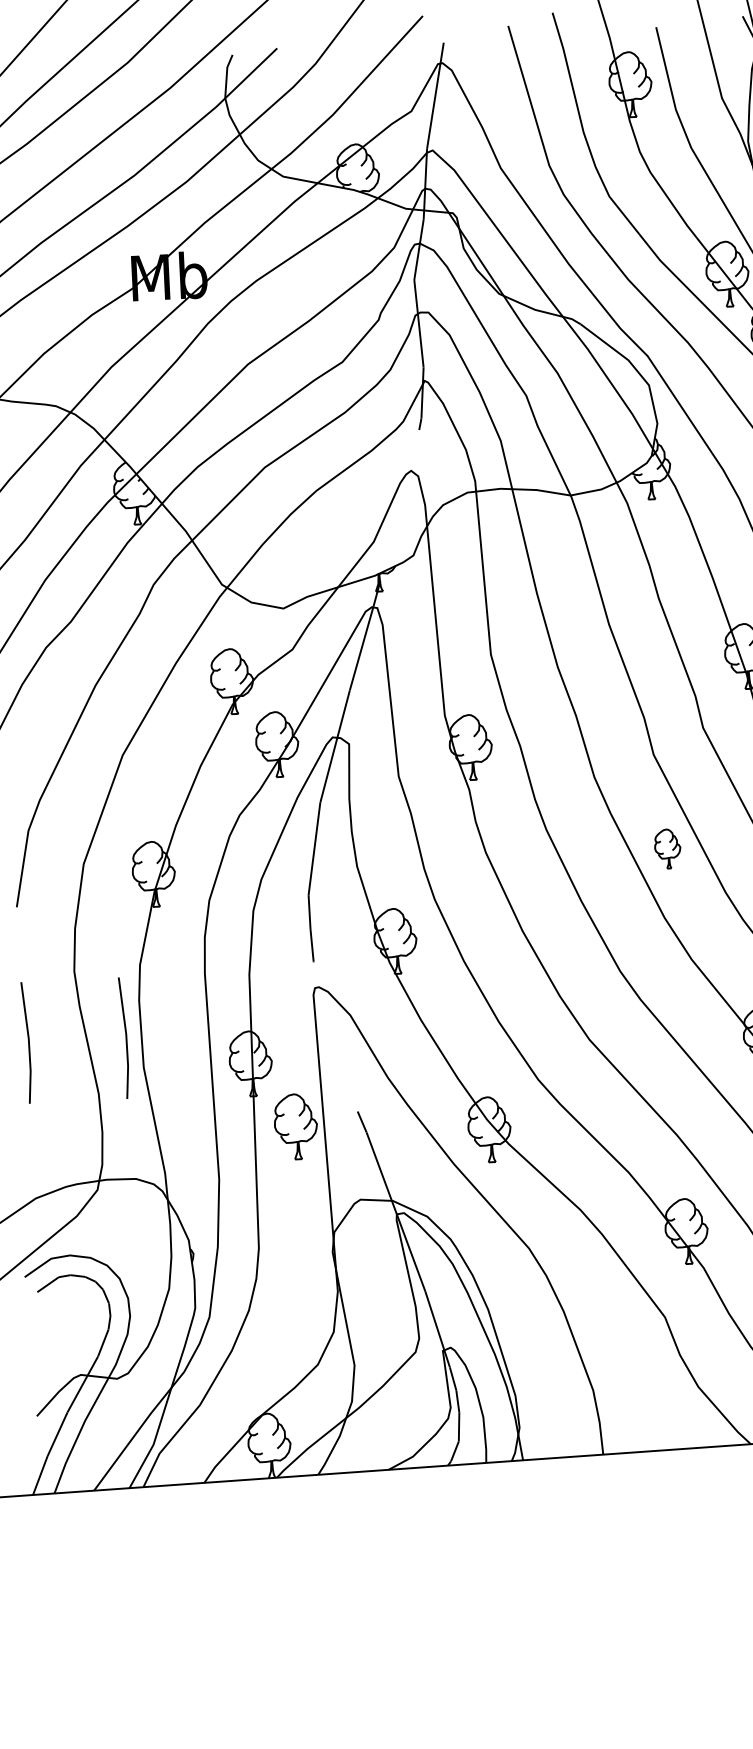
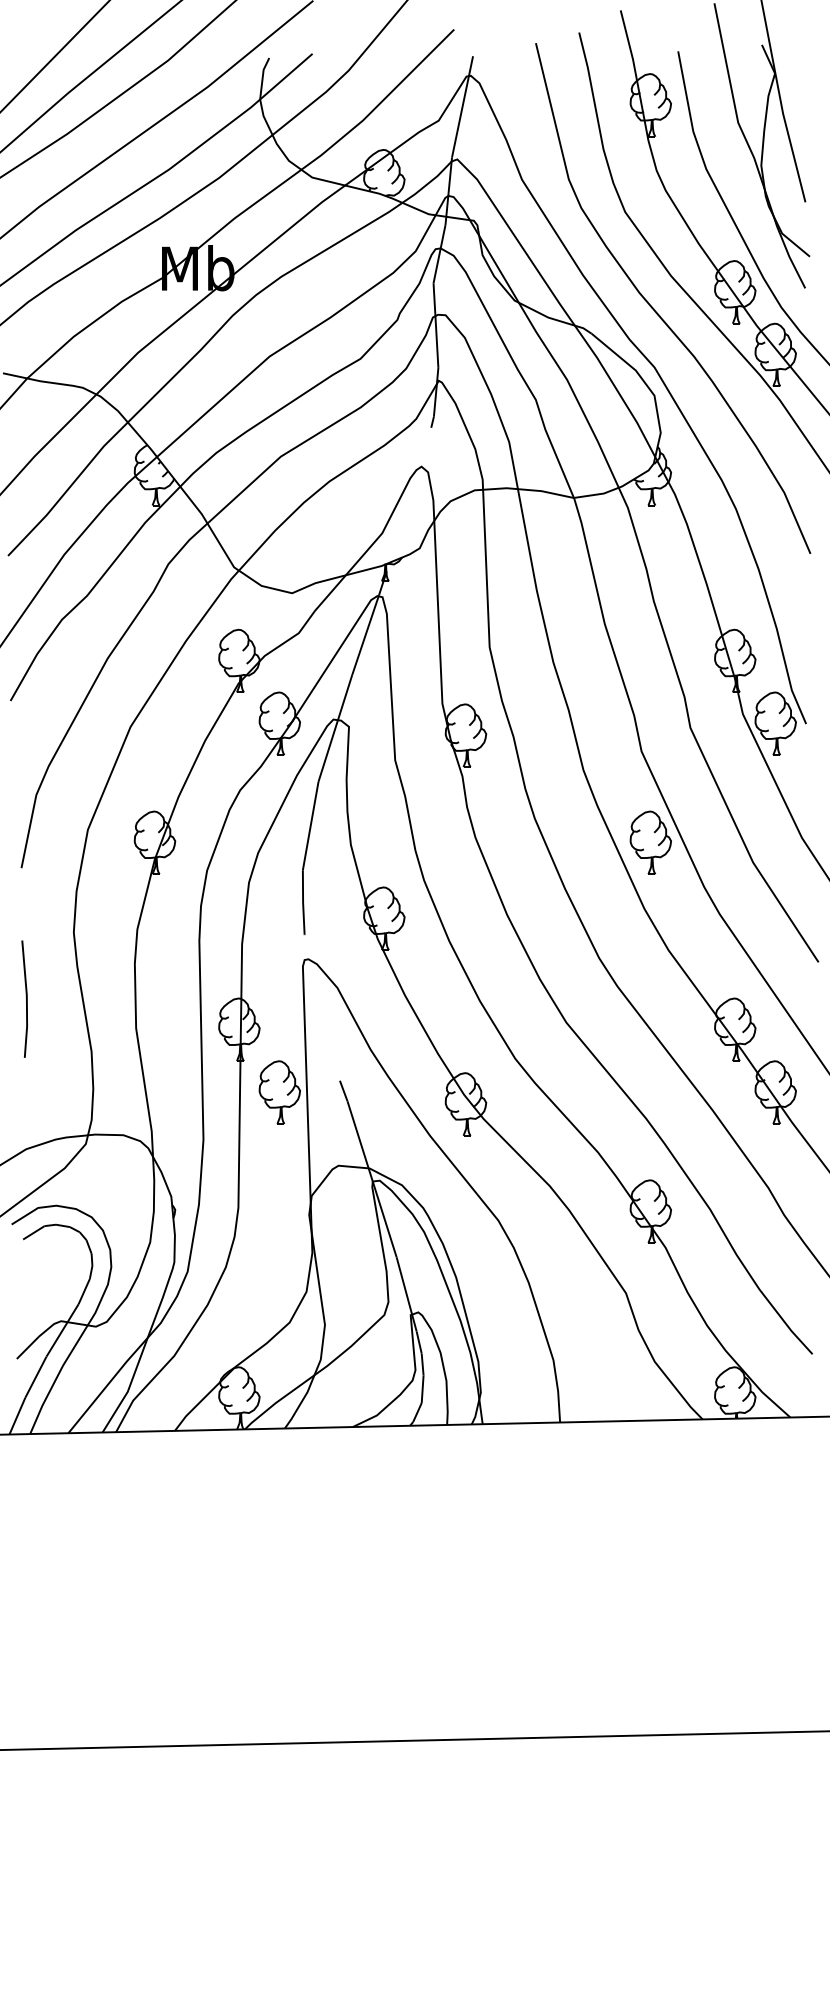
part: (667, 848) -> (650, 842), size x1.67
line: (126, 1037) -> (120, 998), removed

